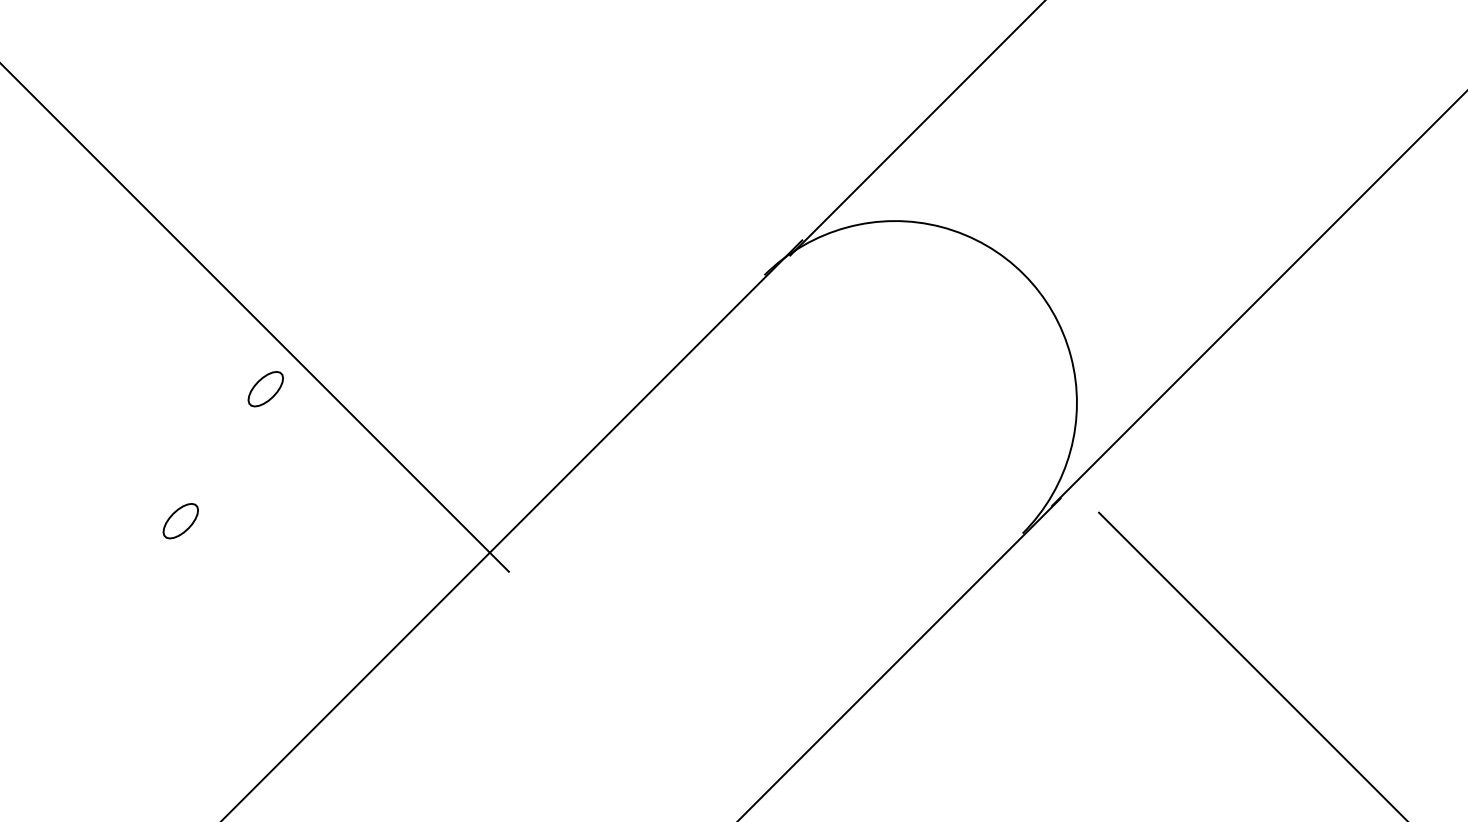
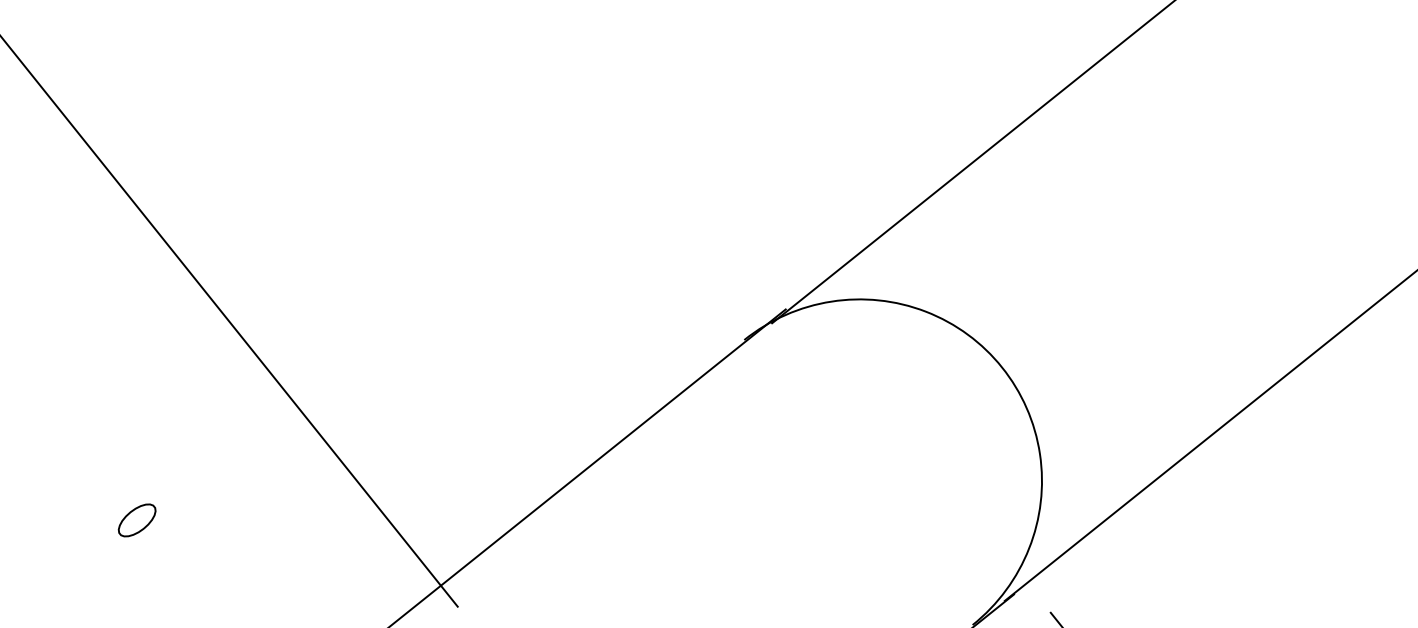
part: (265, 389) -> (235, 398), removed

